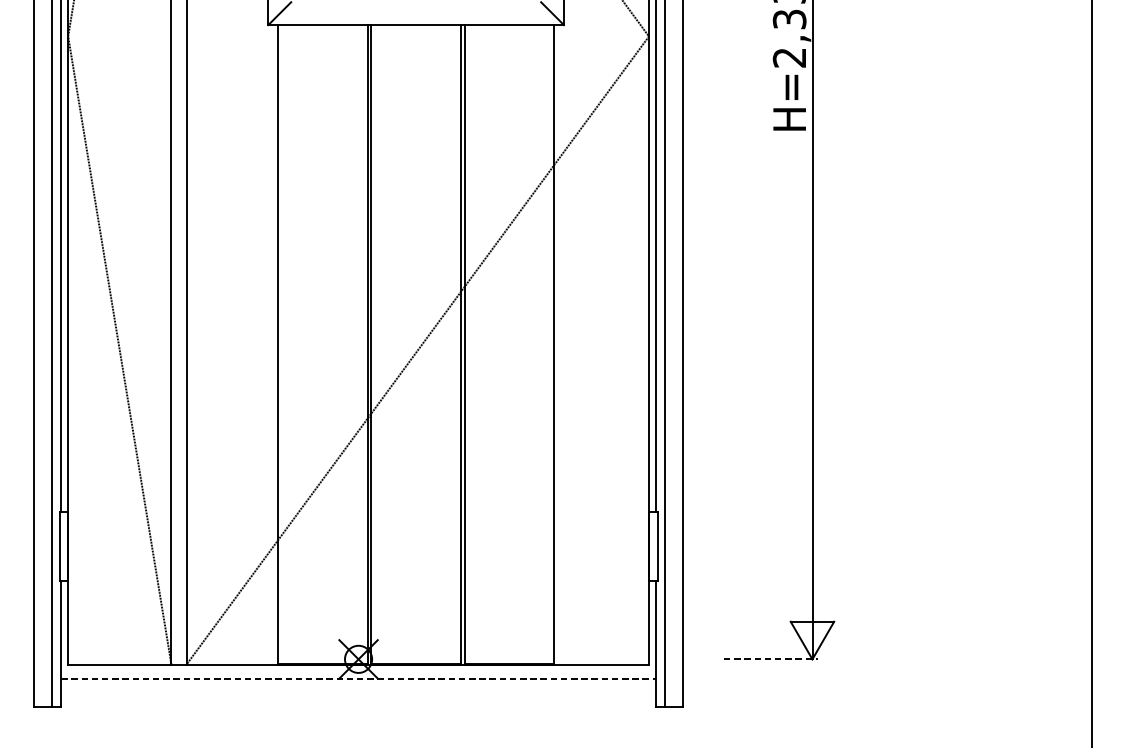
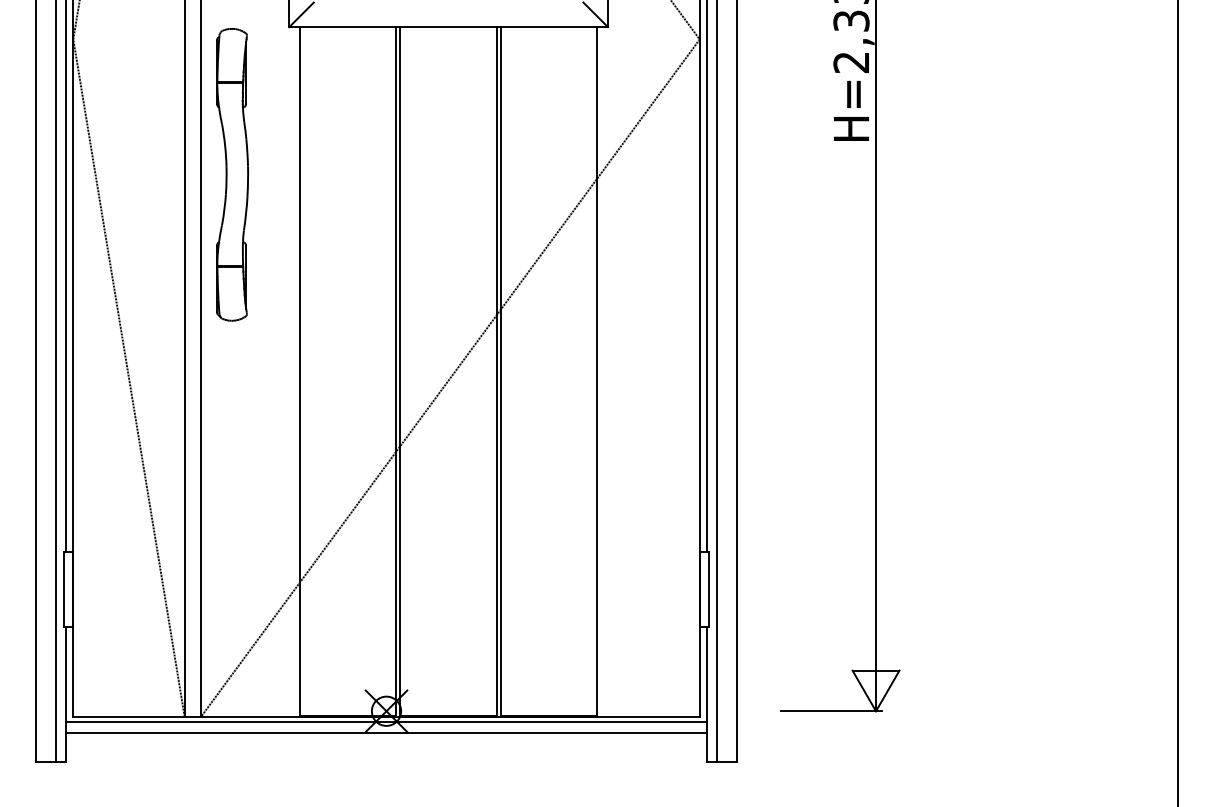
part: (215, 161) -> (232, 174), added
line: (771, 659) -> (831, 711), dashed -> solid
line: (358, 668) -> (386, 721), added
line: (358, 679) -> (386, 732), dashed -> solid

